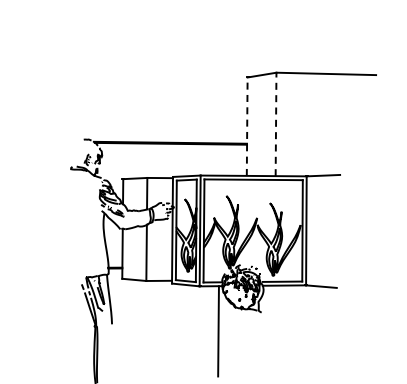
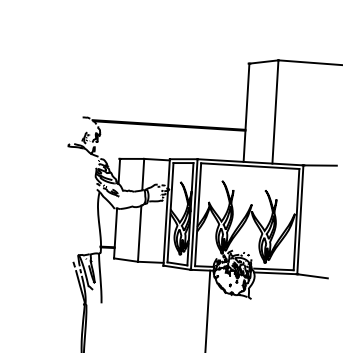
line: (276, 124) -> (275, 112), dashed -> solid
line: (247, 126) -> (246, 112), dashed -> solid

